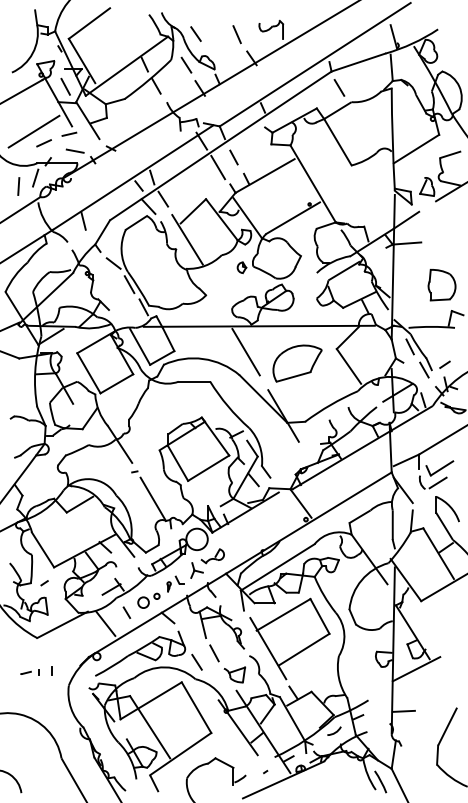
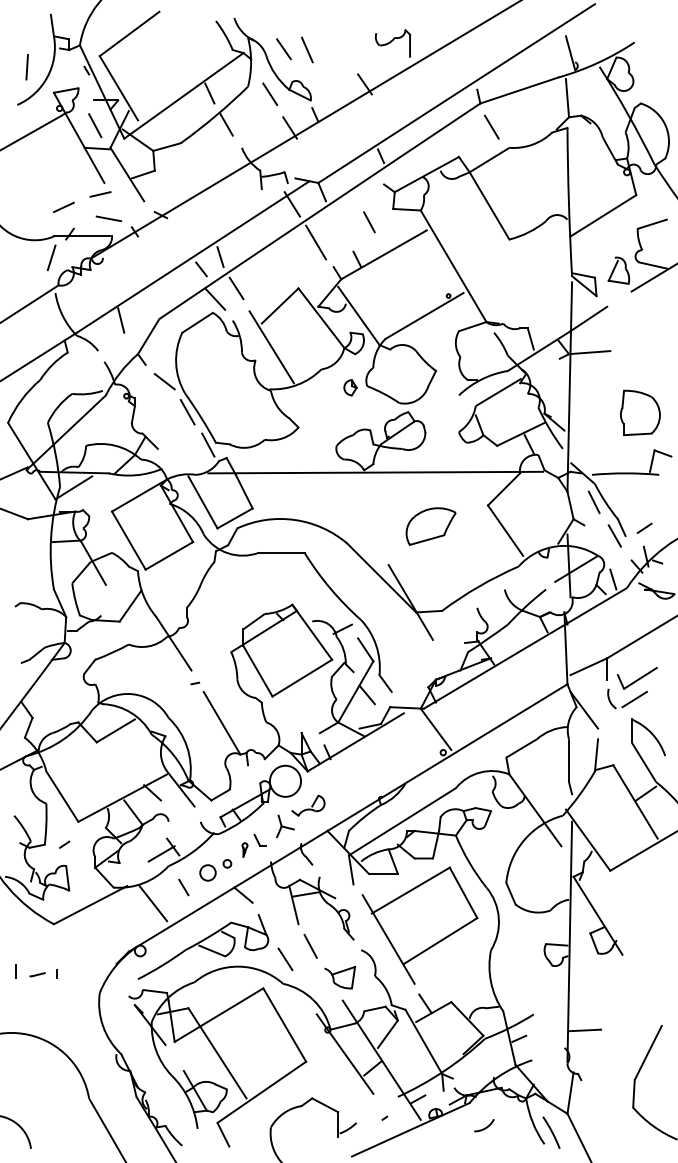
line: (236, 34) -> (306, 49), moved
line: (33, 131) -> (48, 190), removed
line: (233, 157) -> (368, 222), moved
line: (18, 186) -> (26, 67), moved
line: (245, 351) -> (355, 509), removed
part: (297, 363) -> (430, 526), size x0.7
line: (416, 669) -> (603, 969), removed
line: (51, 670) -> (15, 971), moved
arc: (335, 731) -> (486, 1126), moved

